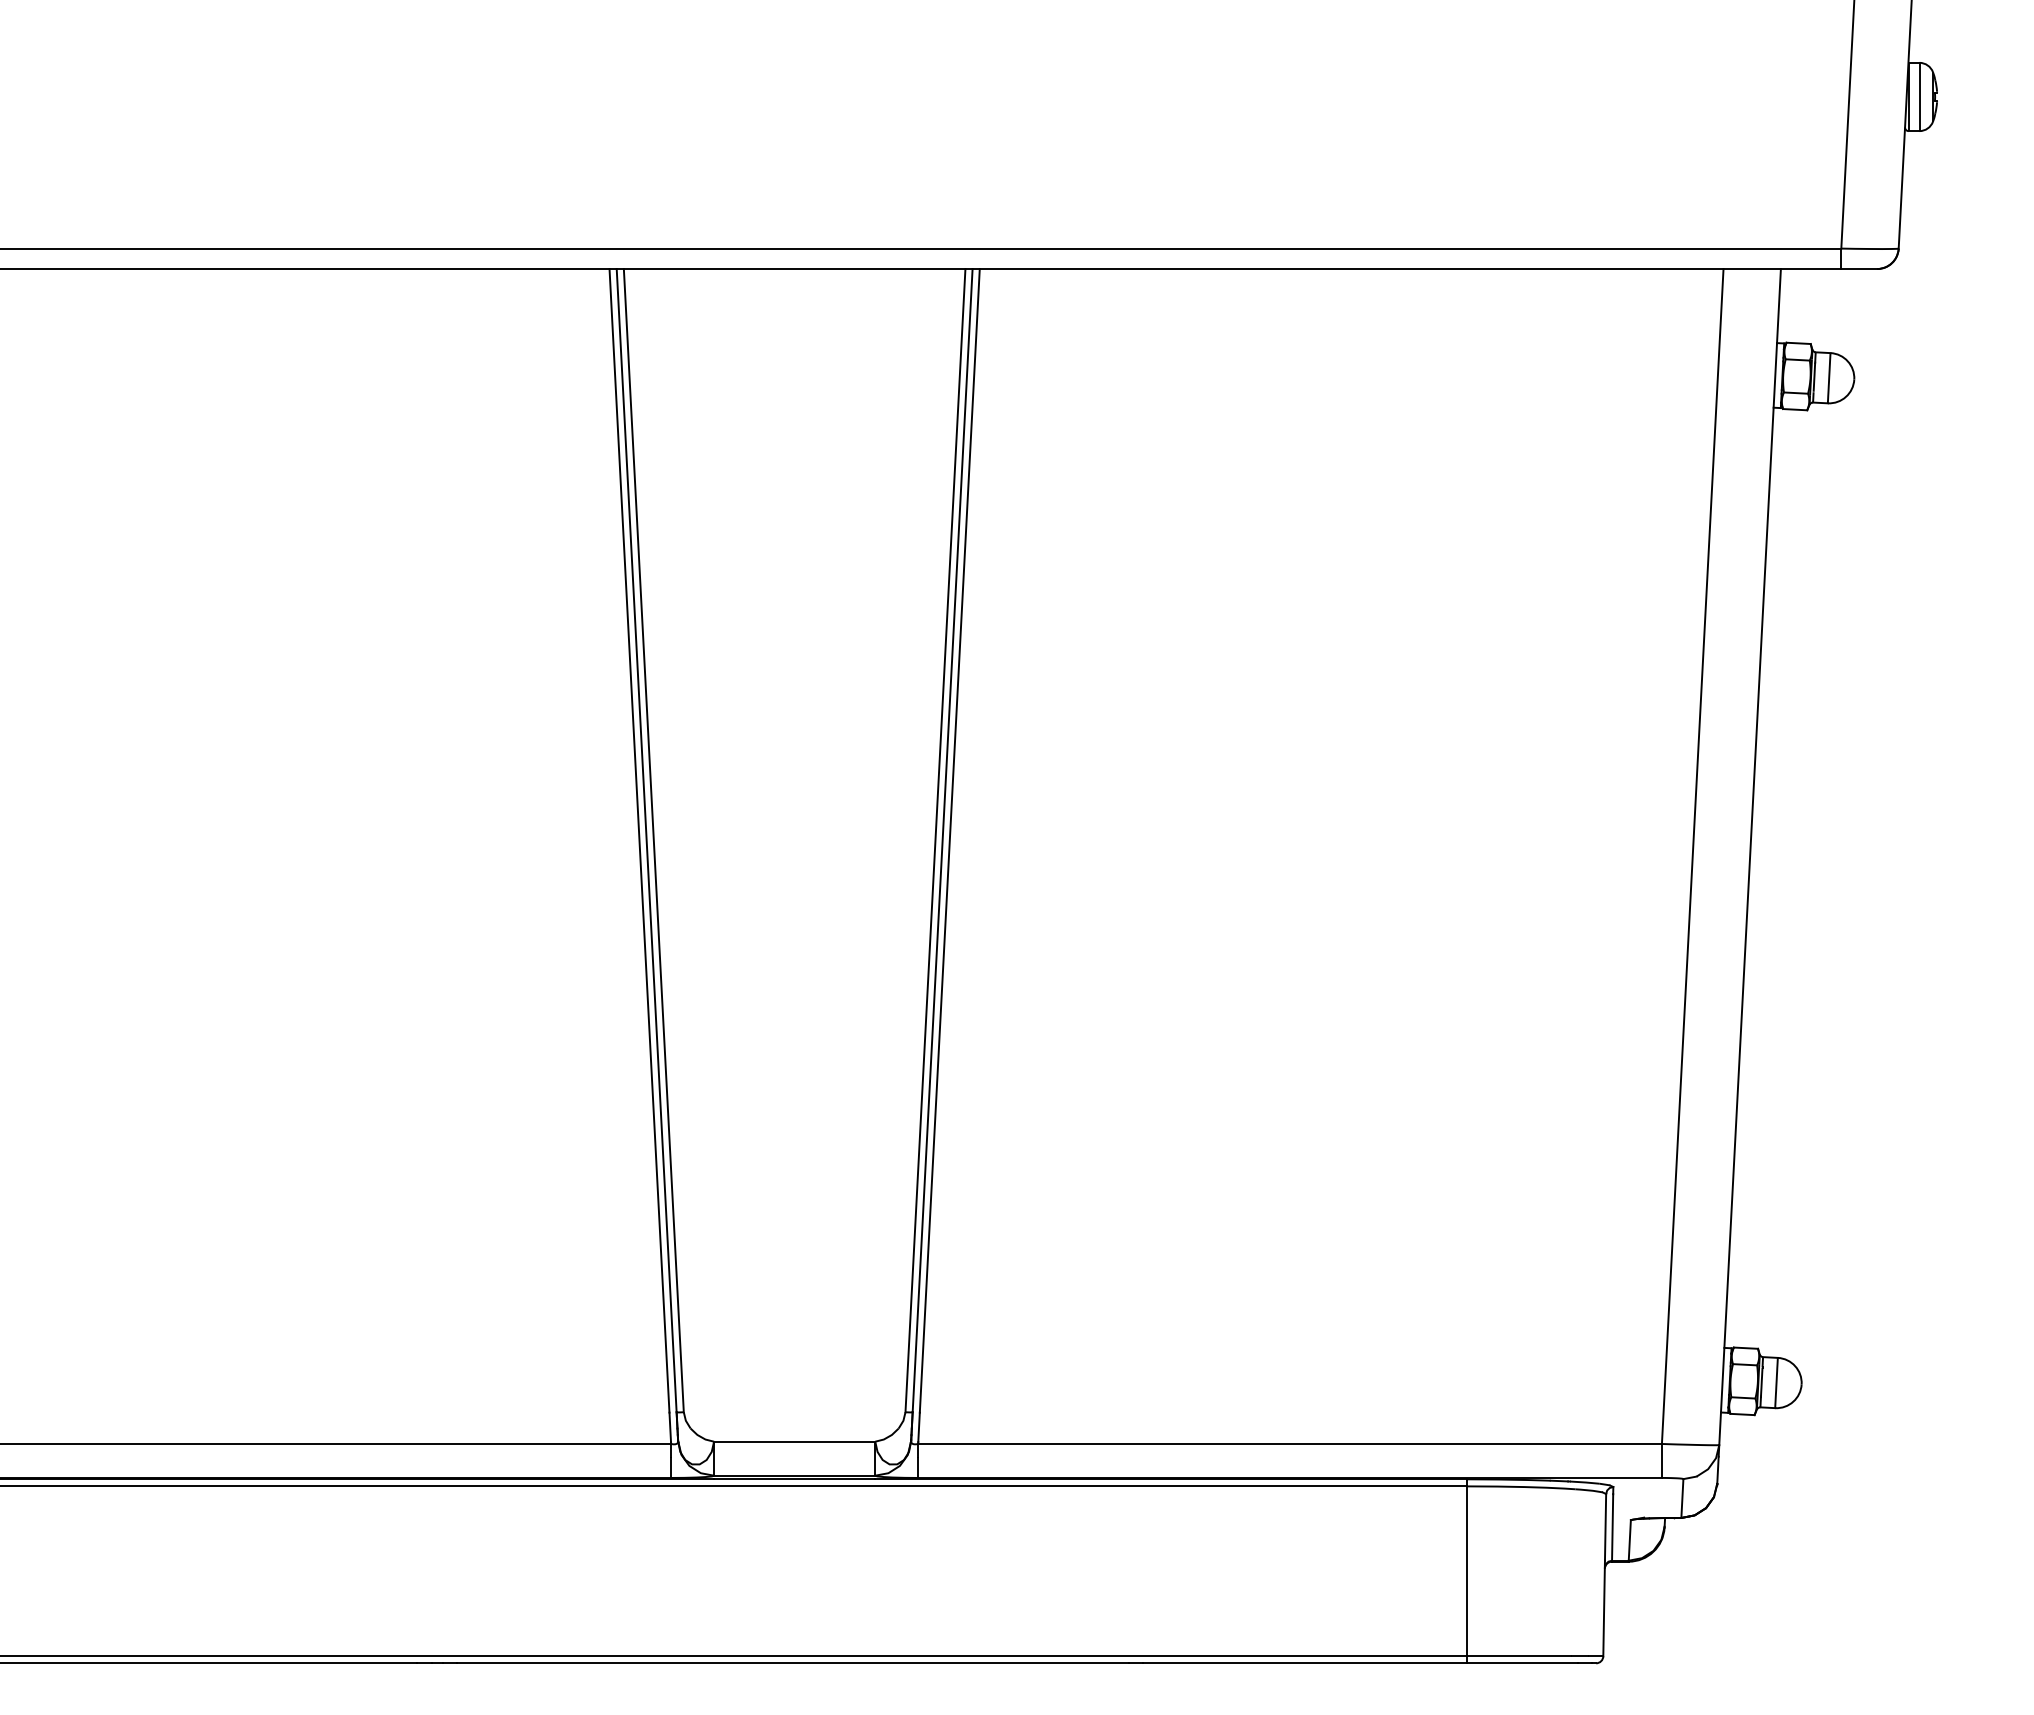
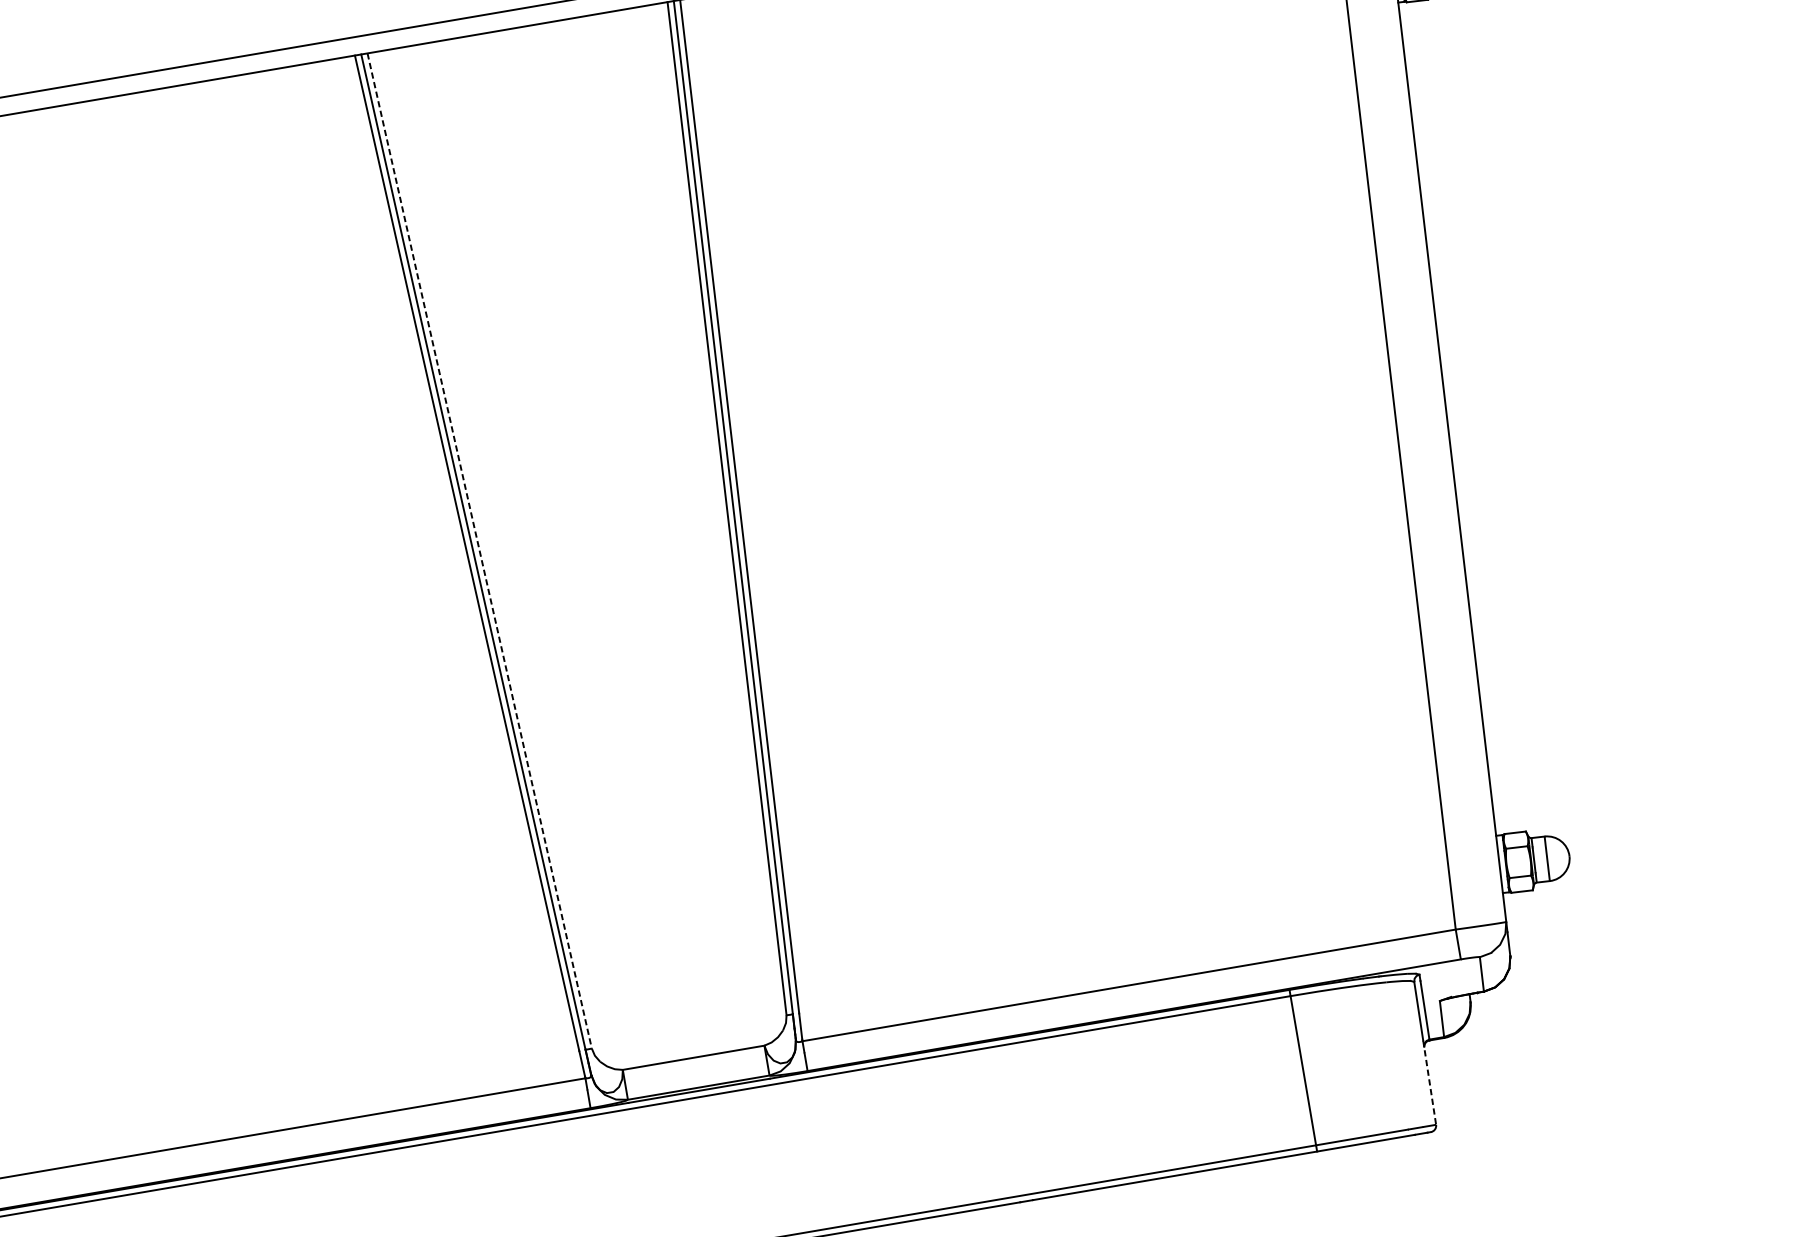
line: (653, 841) -> (479, 551), solid -> dashed
line: (1604, 1608) -> (1429, 1082), solid -> dashed

